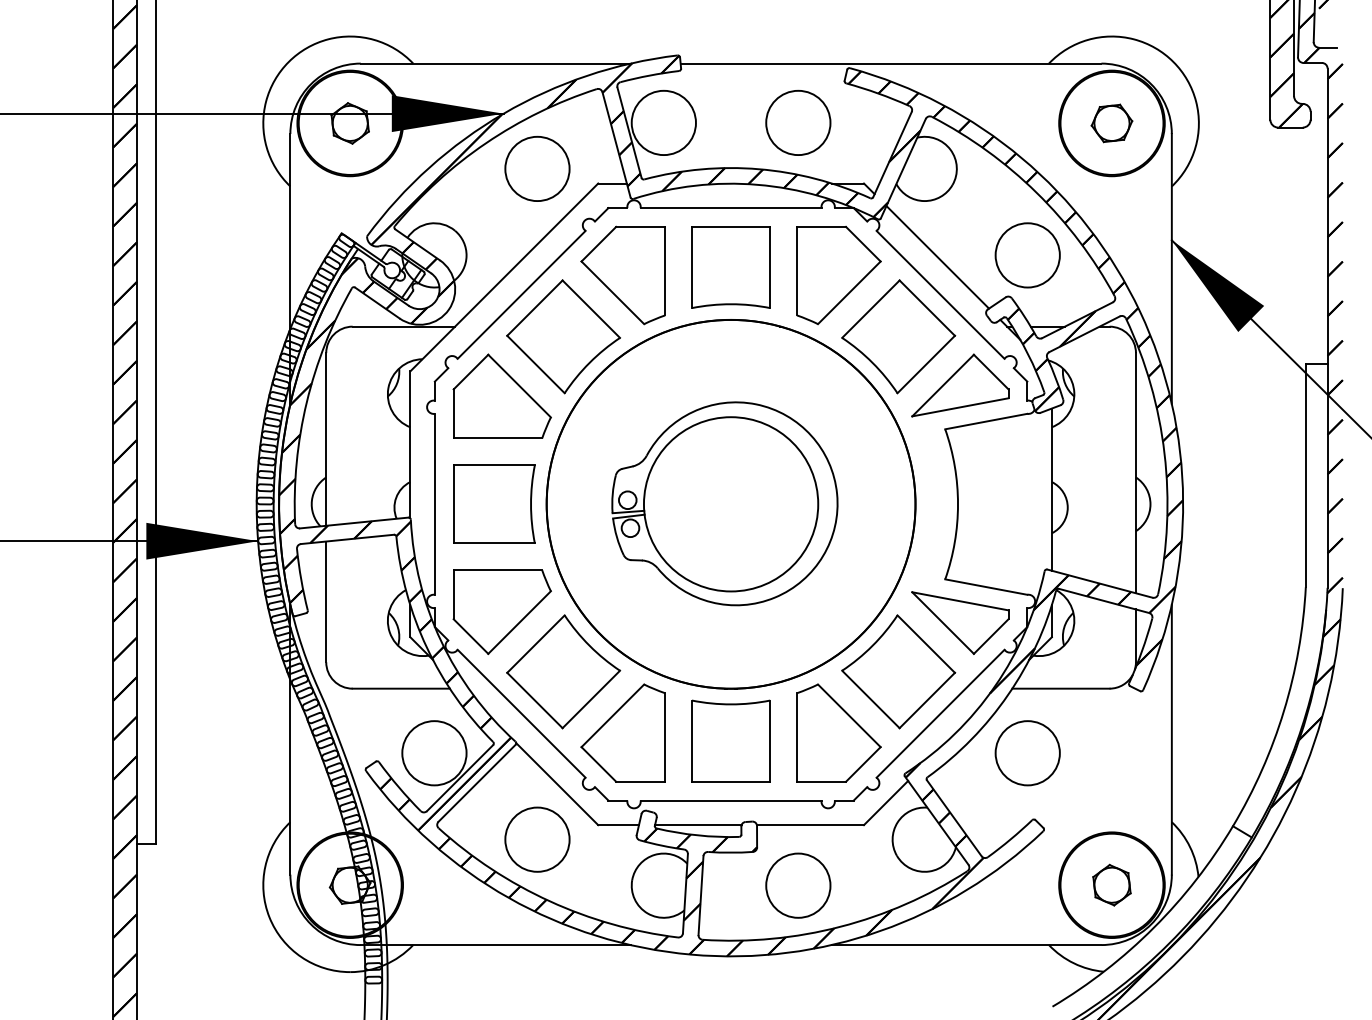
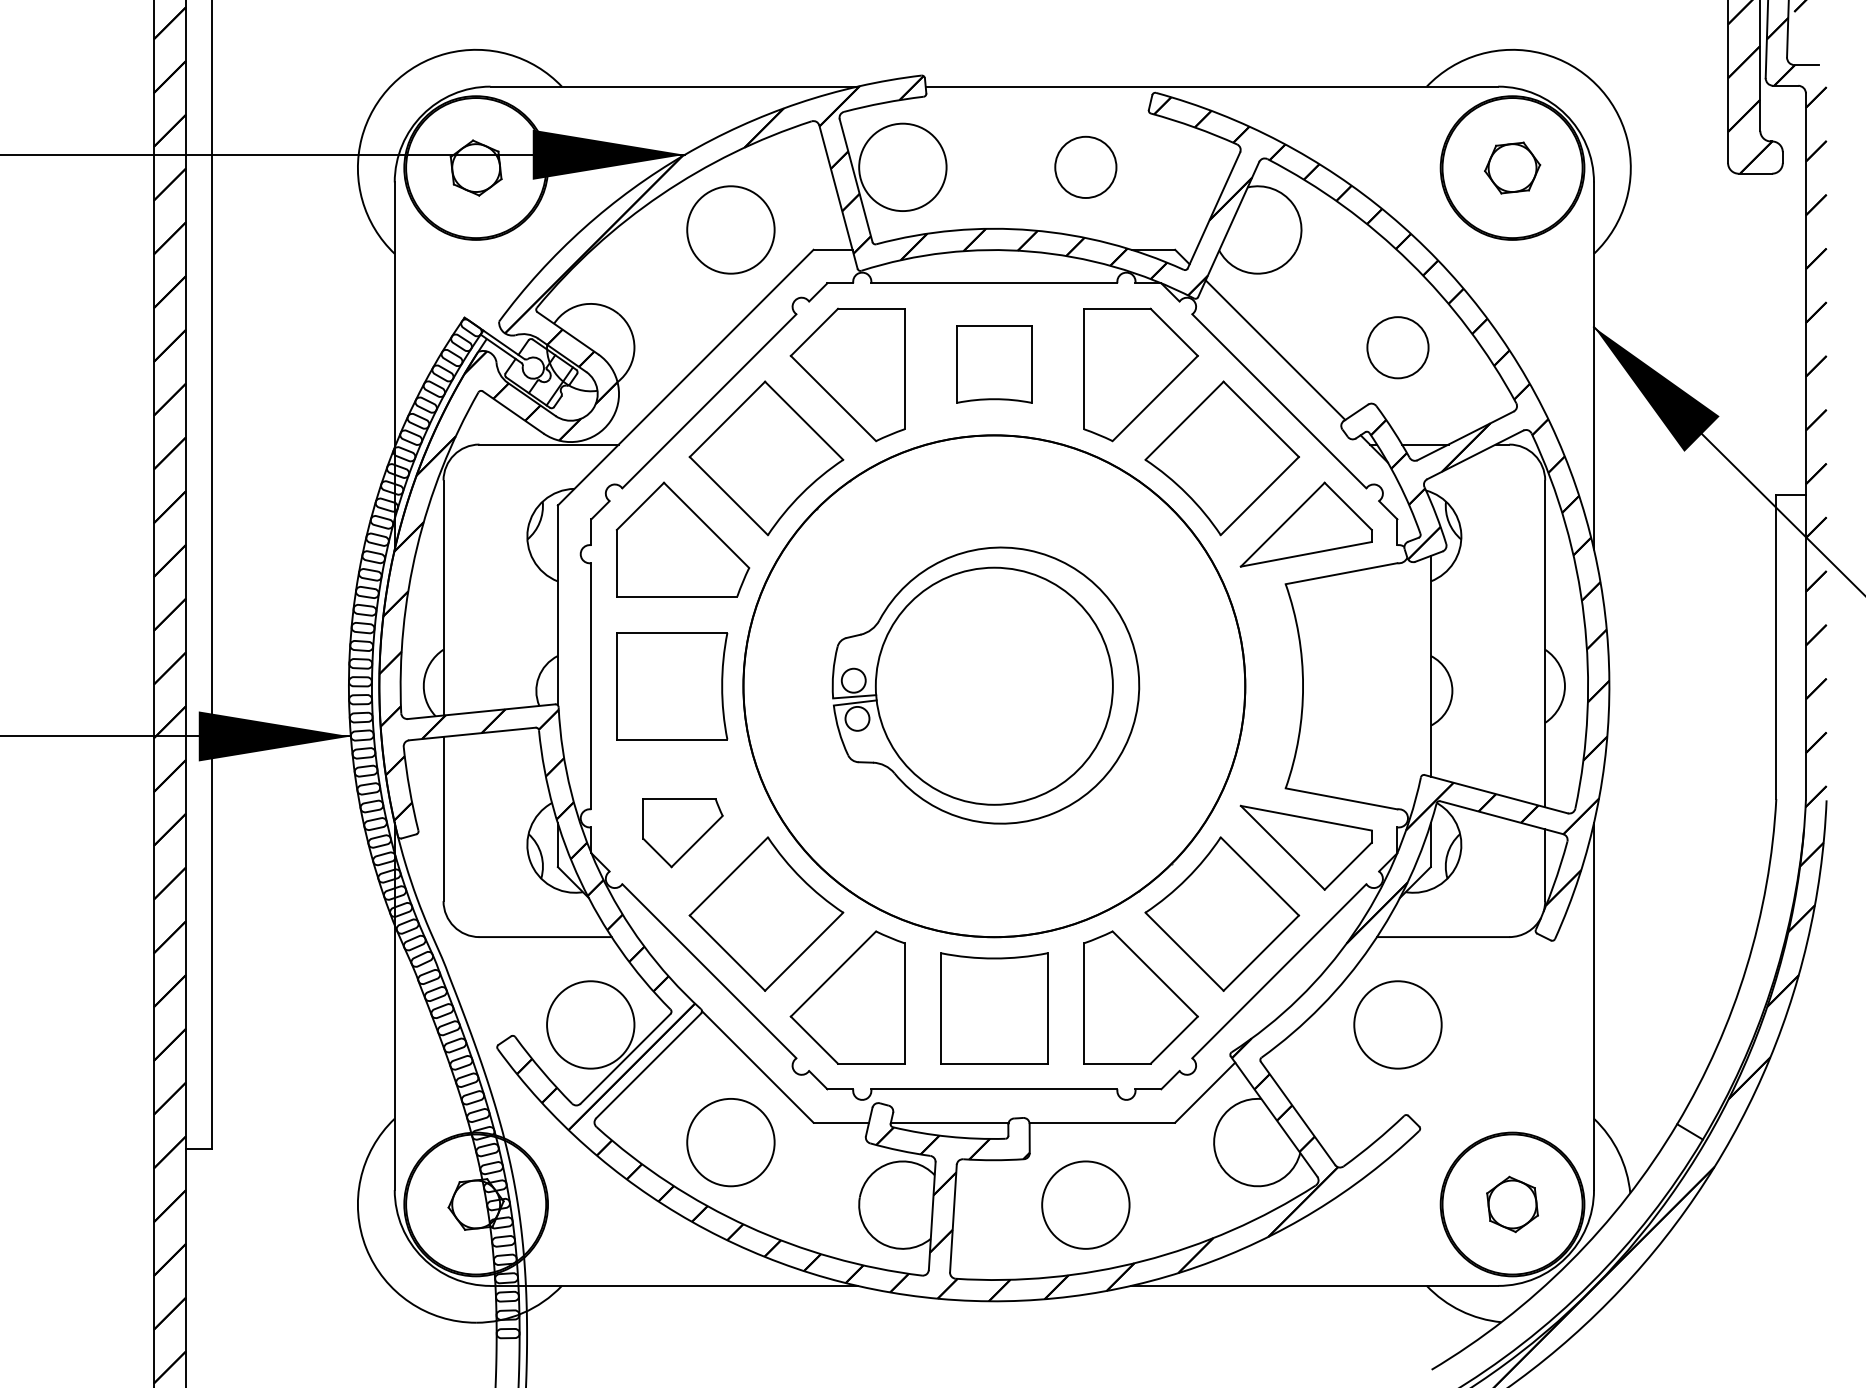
circle: (798, 123) -> (1085, 167), size x0.7
circle: (1027, 255) -> (1397, 347), size x0.7
part: (731, 267) -> (994, 364), size x0.7
part: (501, 611) -> (682, 832), size x0.6

